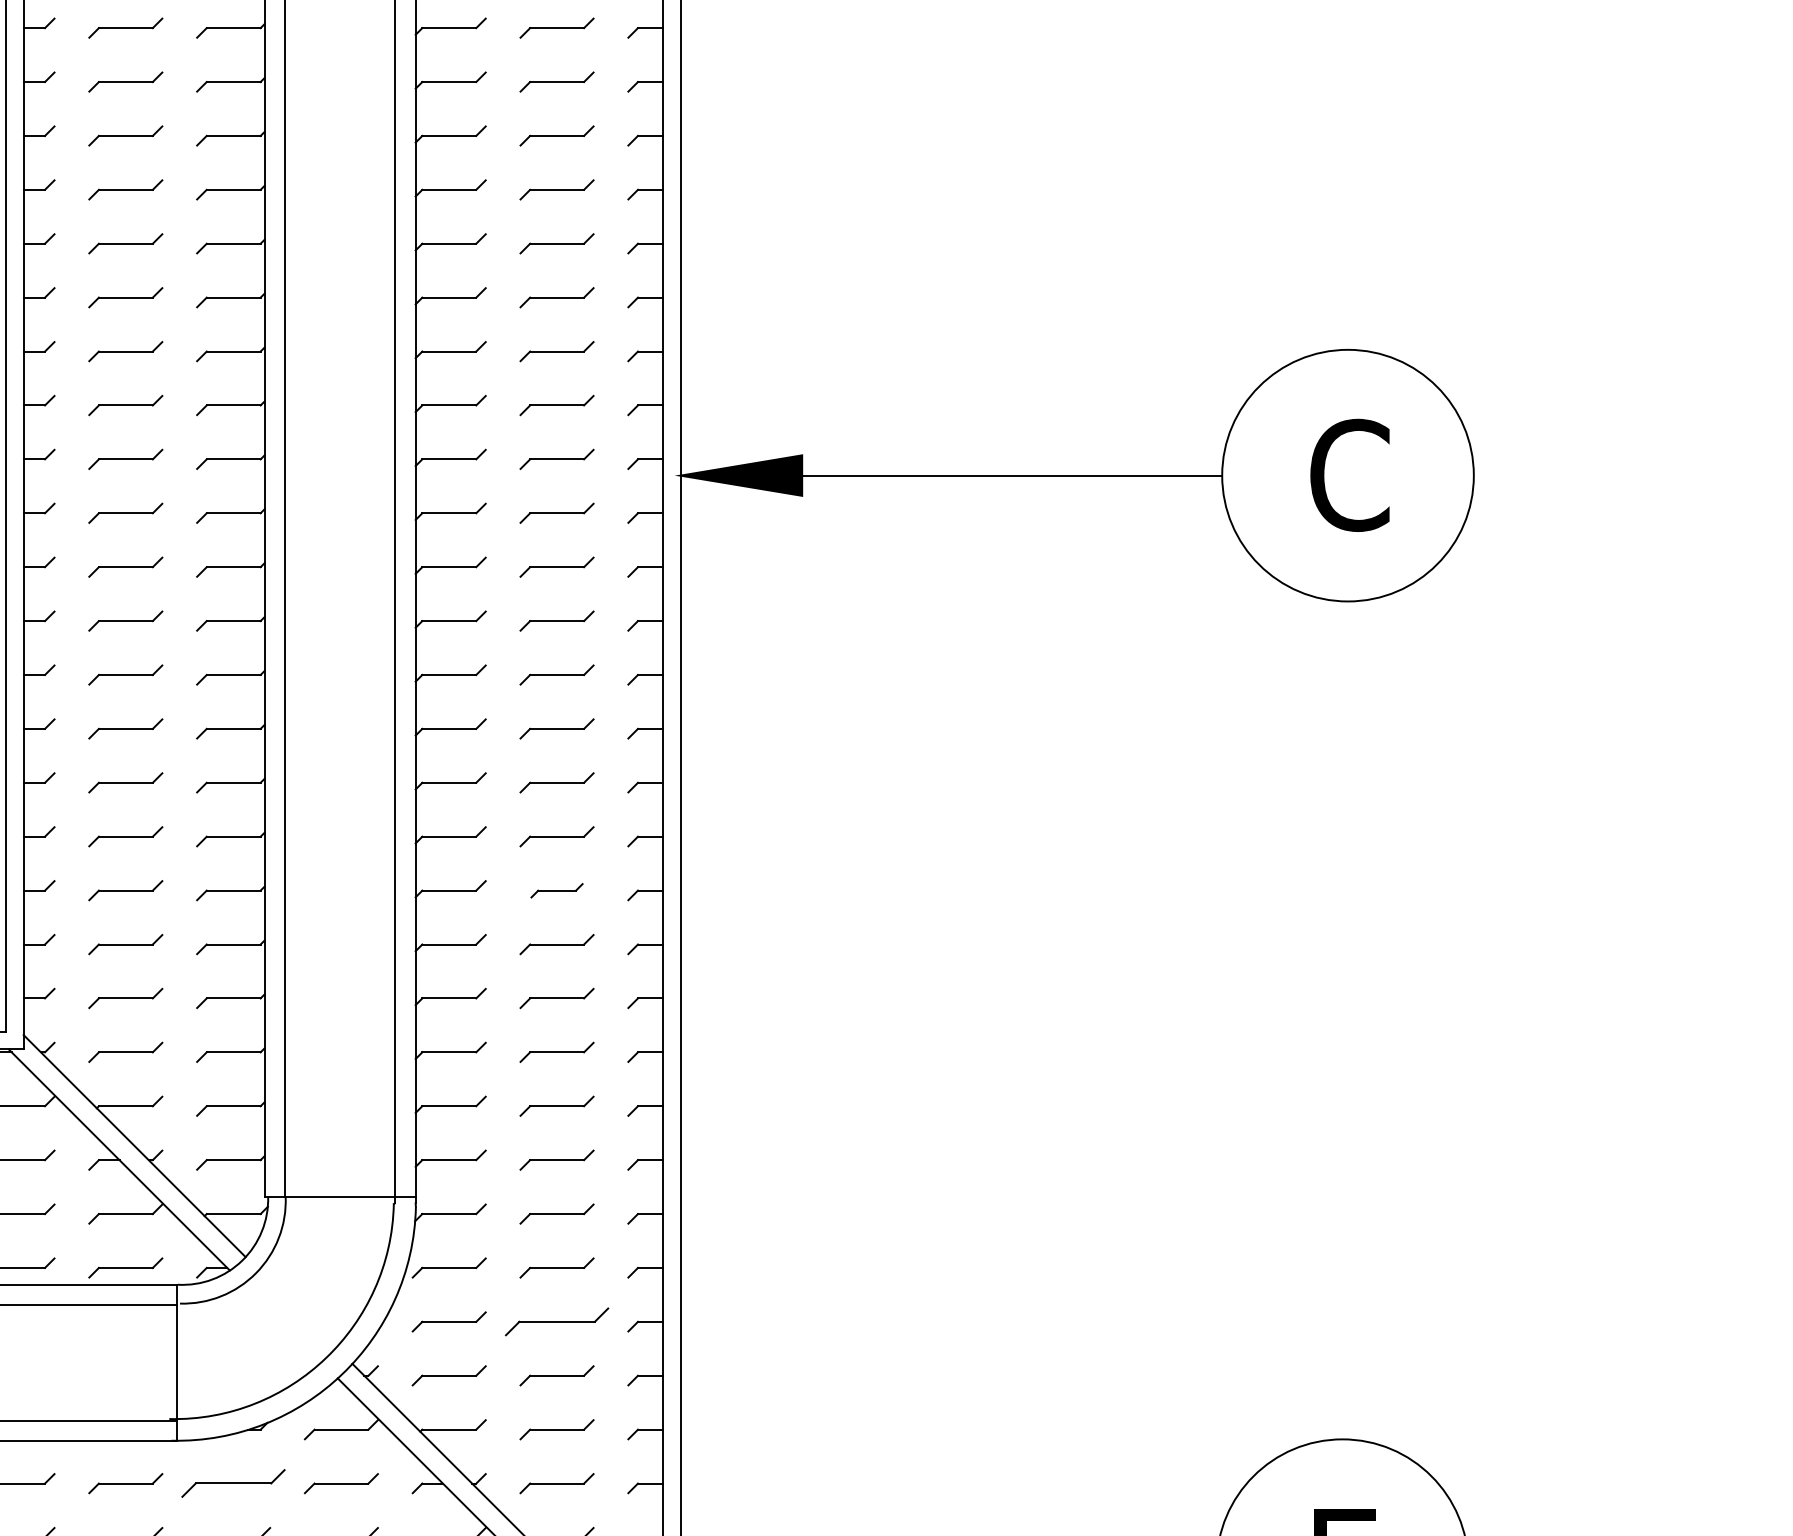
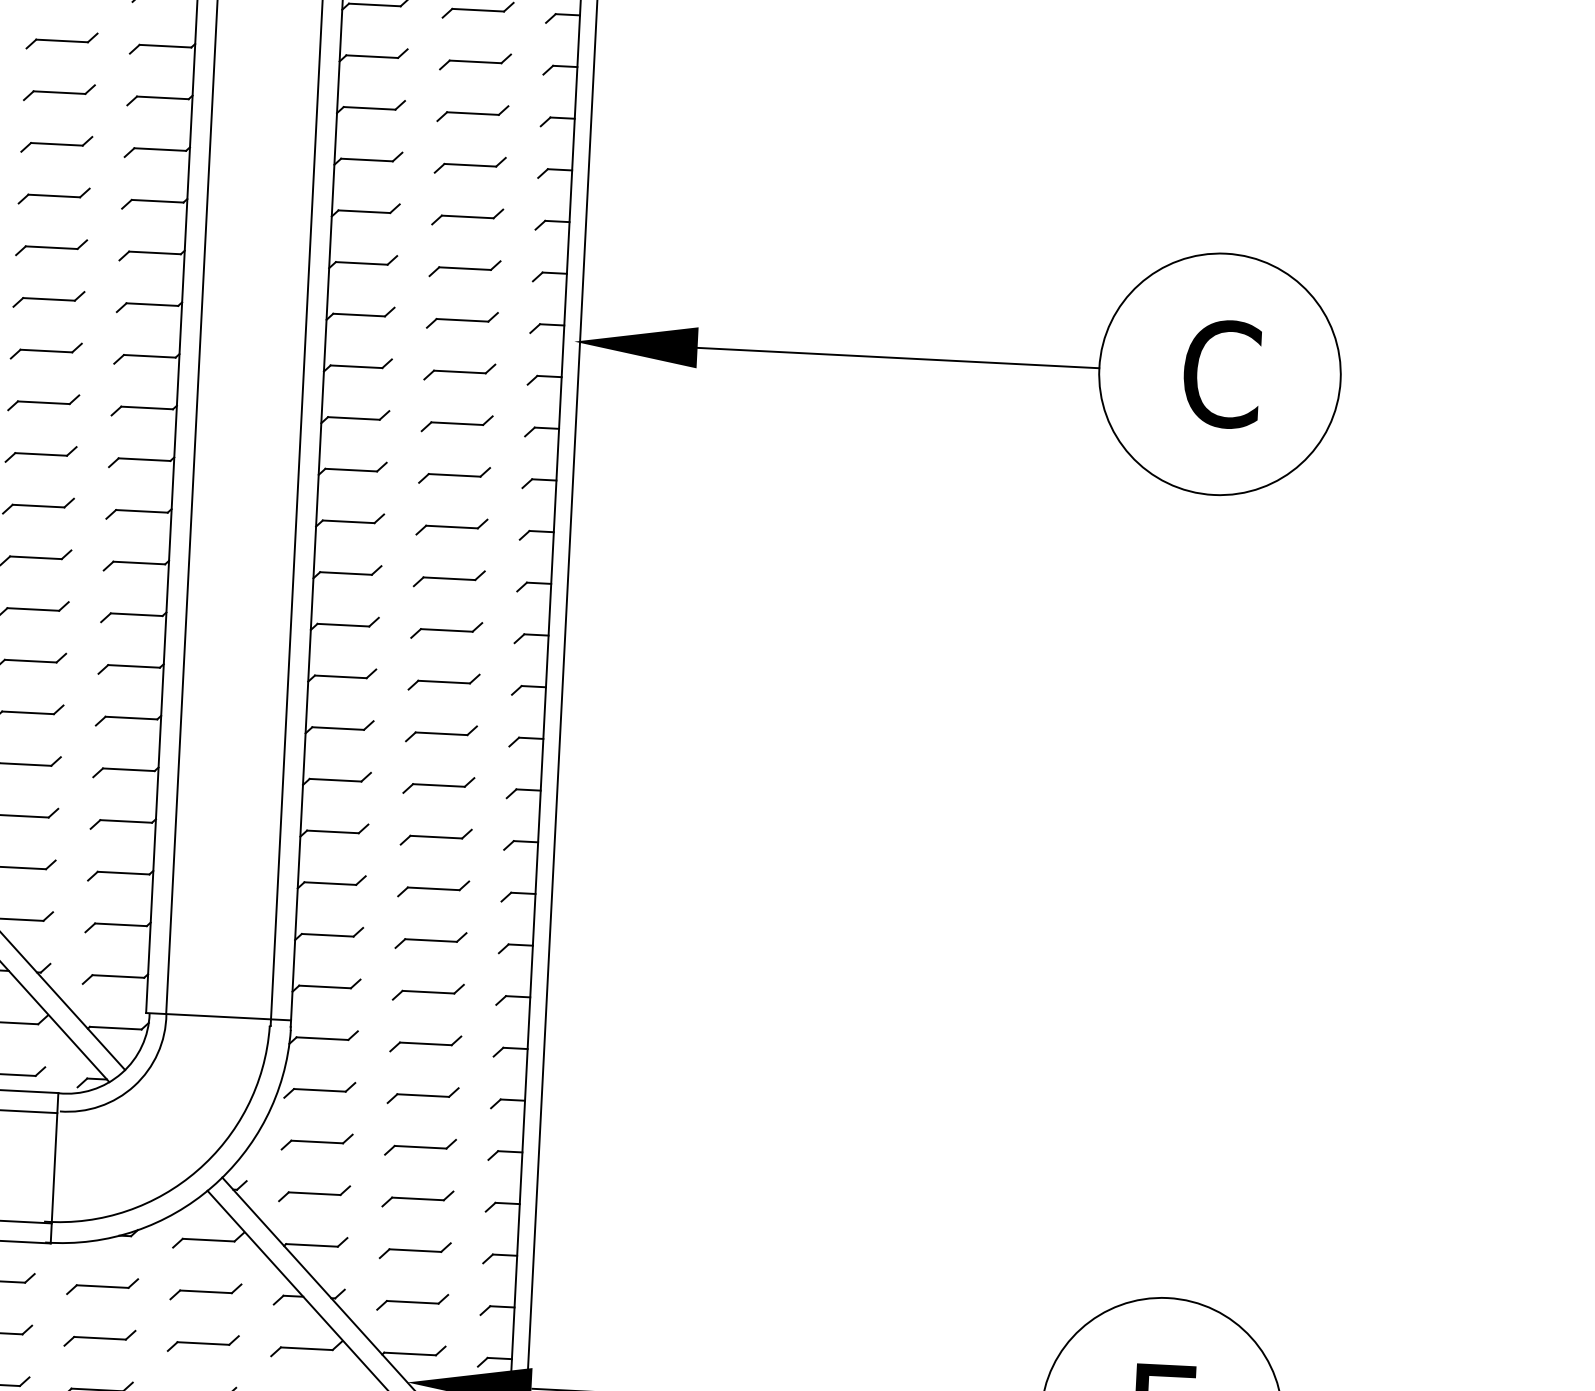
part: (556, 890) -> (440, 733), size x1.43
part: (556, 1321) -> (420, 1146), size x0.71
part: (233, 1483) -> (102, 1286), size x0.71

